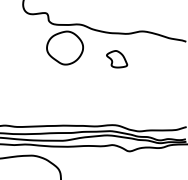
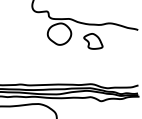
part: (115, 59) -> (92, 41), size x1.4

